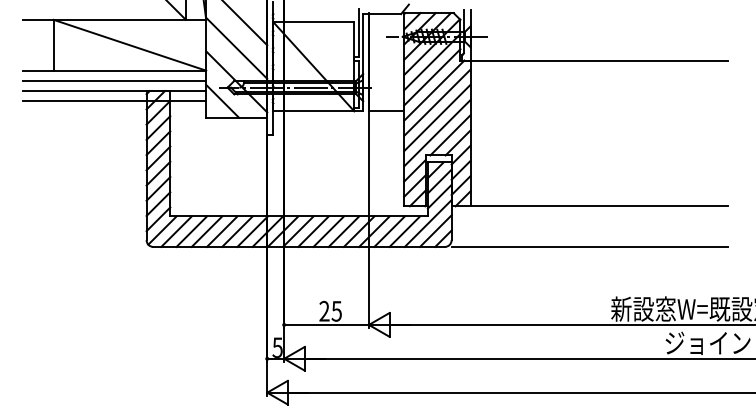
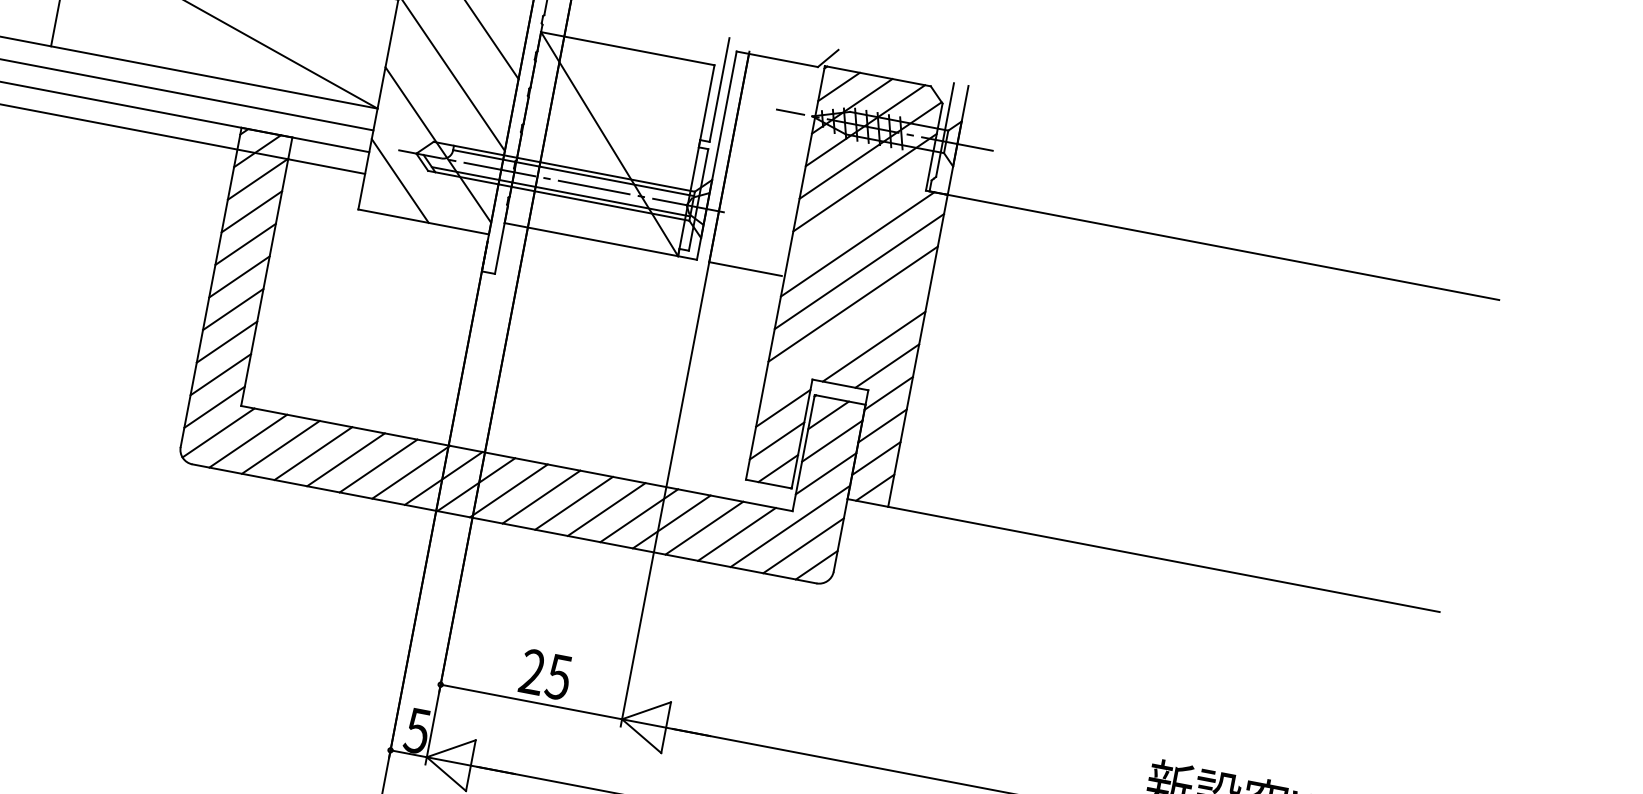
line: (432, 77) -> (859, 215), removed
line: (437, 132) -> (847, 335), removed
line: (589, 246) -> (1126, 641), removed

